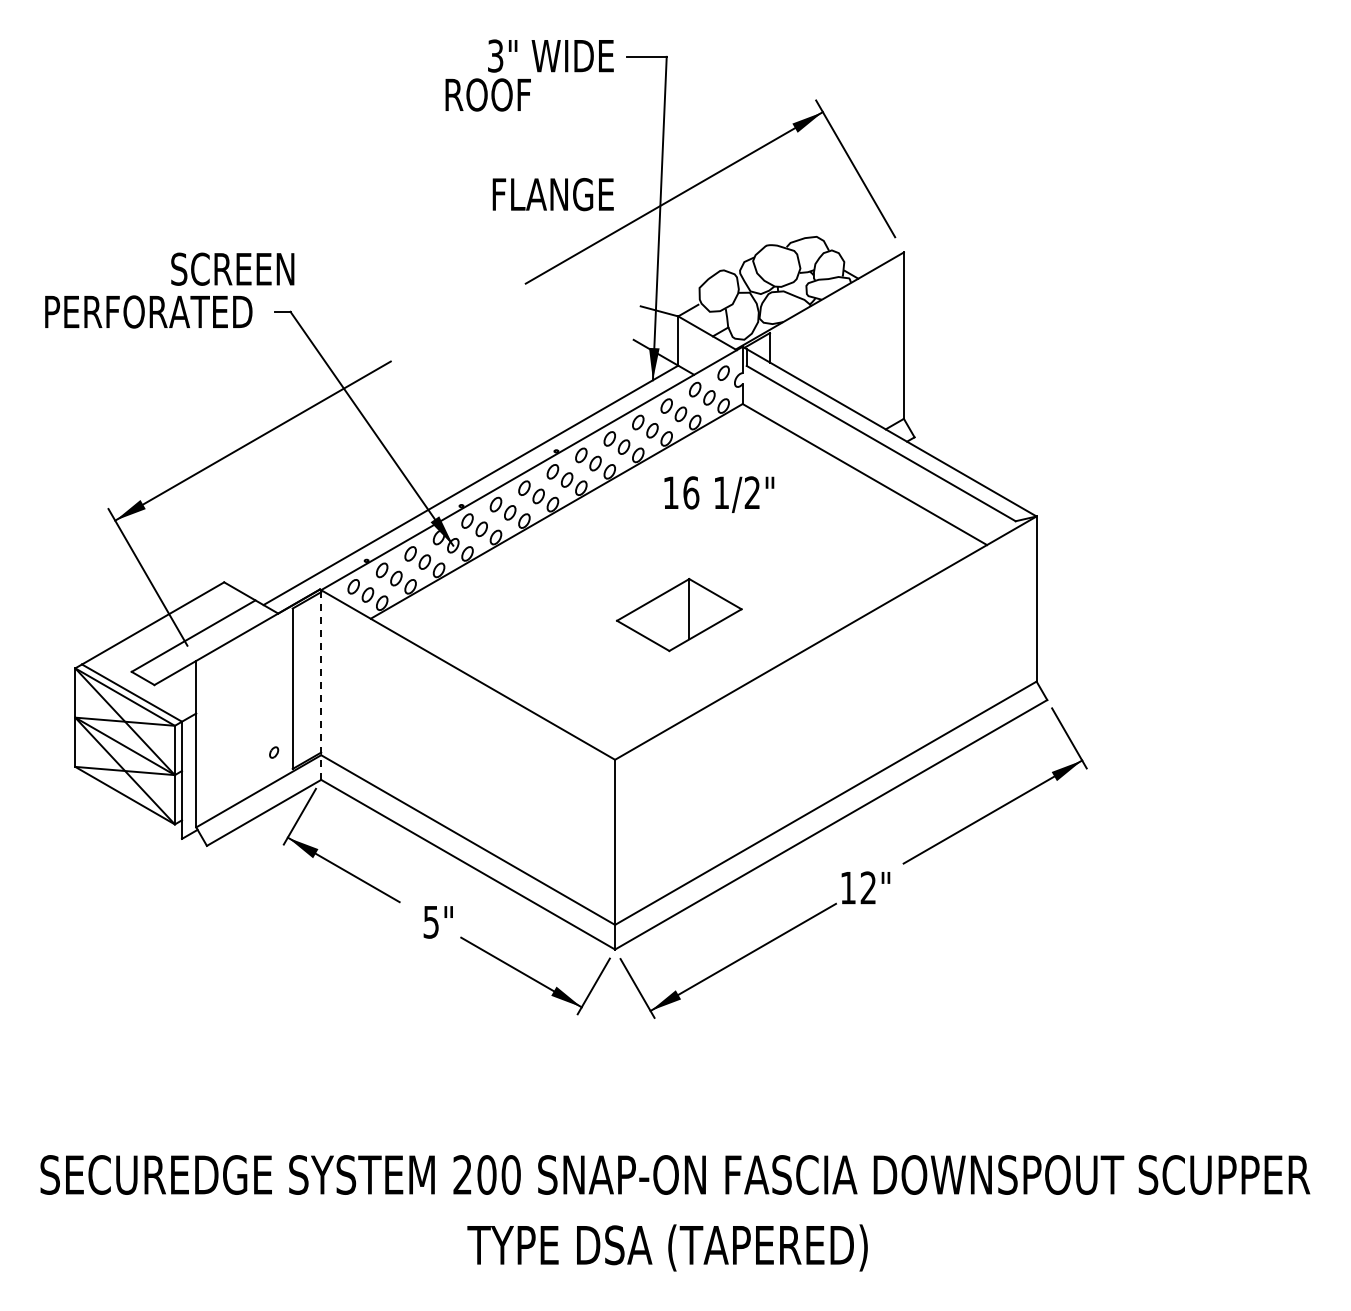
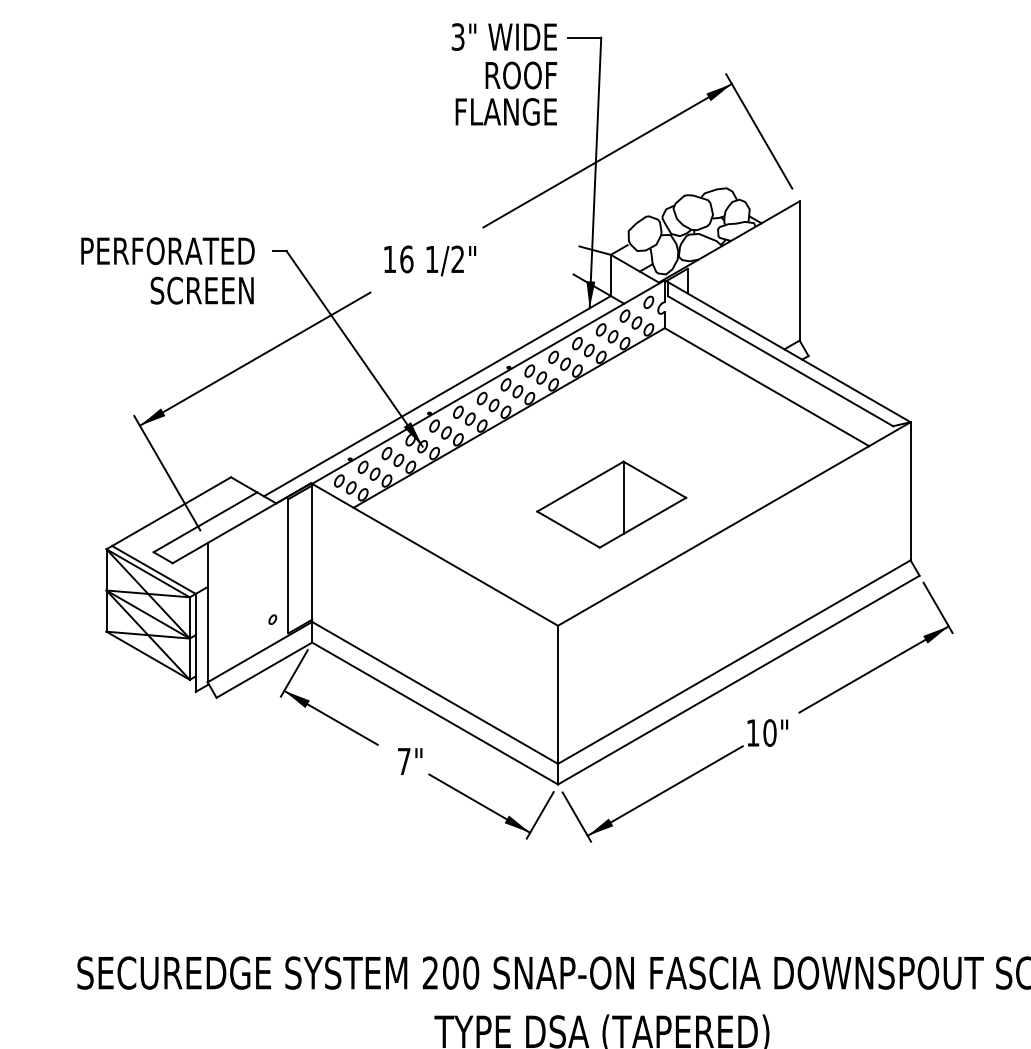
text: (487, 94) -> (520, 75), moved
text: (552, 194) -> (505, 111), moved
text: (232, 268) -> (202, 290), moved
text: (719, 494) -> (430, 260), moved
part: (679, 614) -> (611, 504), size x1.43
line: (321, 685) -> (312, 563), dashed -> solid
text: (868, 887) -> (770, 732), 12" -> 10"
text: (430, 922) -> (403, 761), 5" -> 7"

